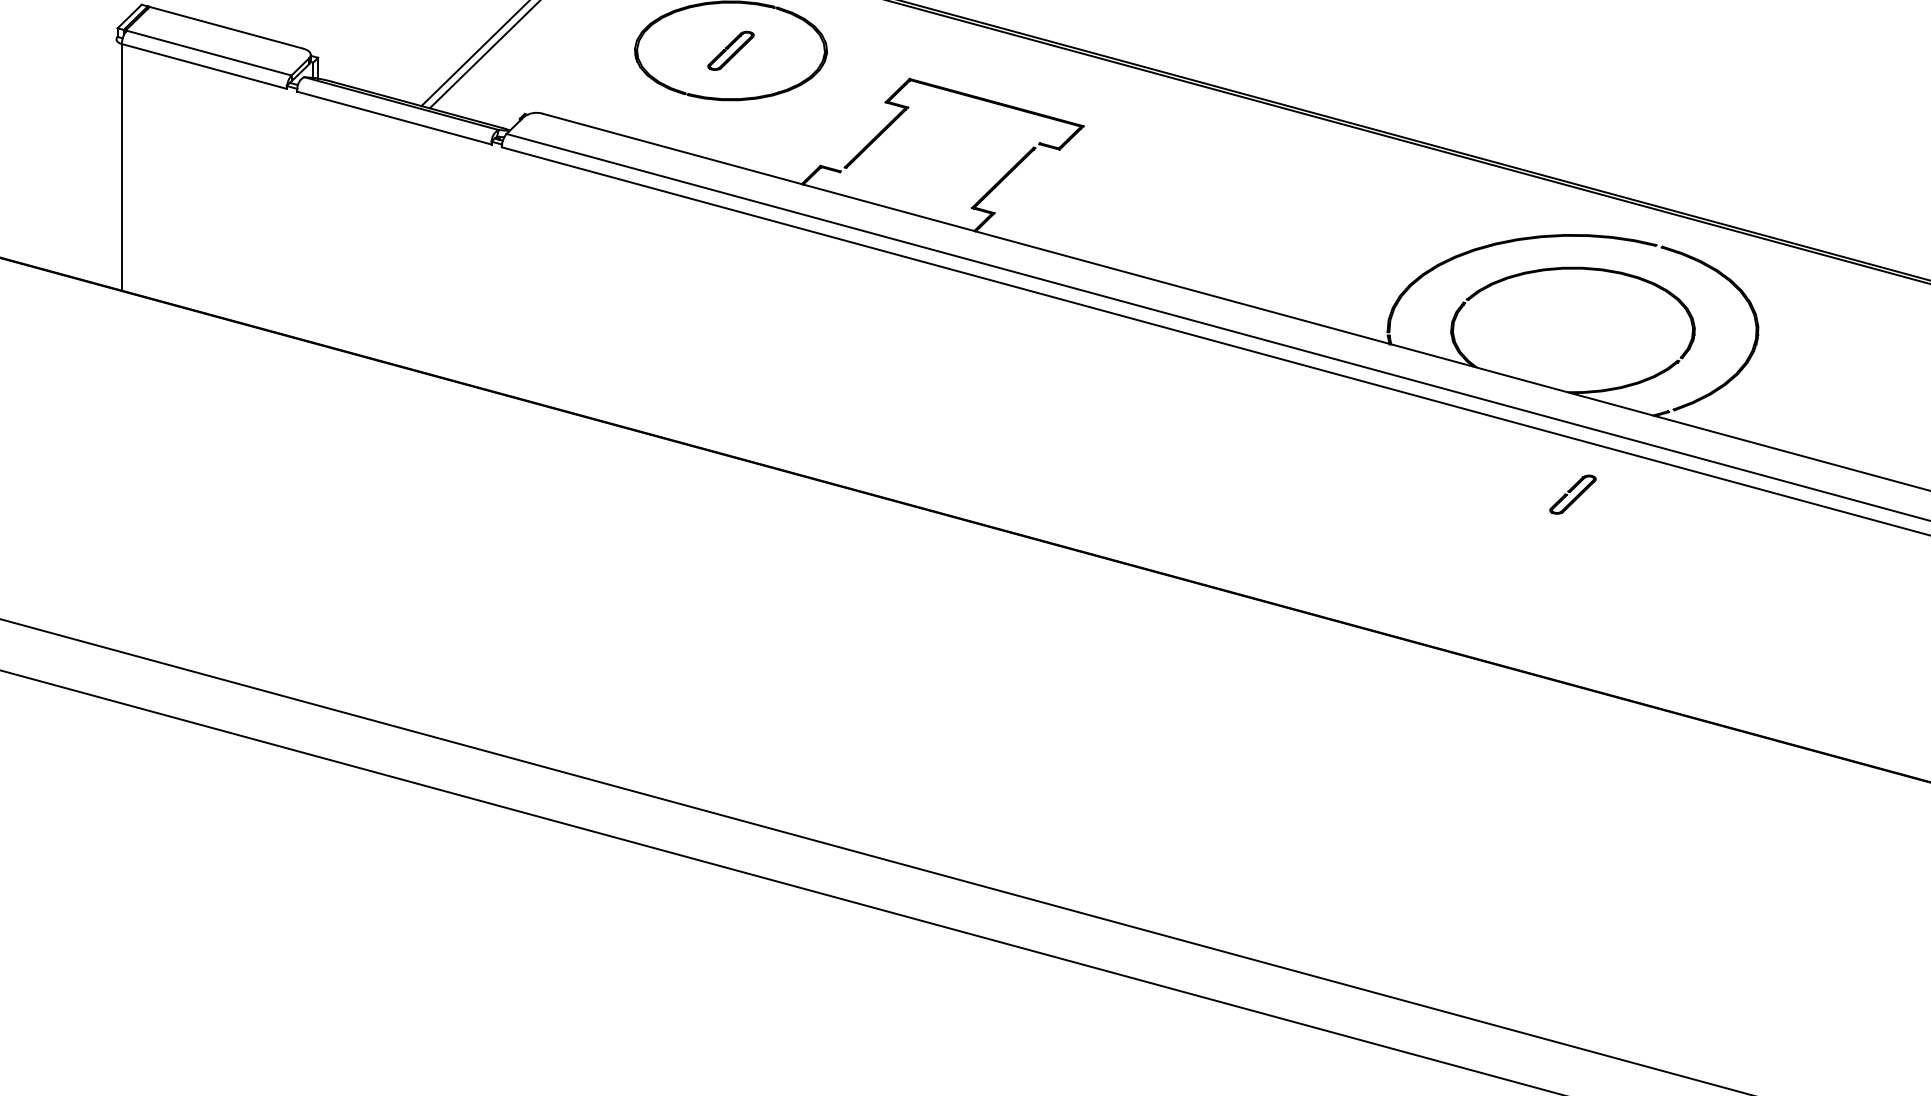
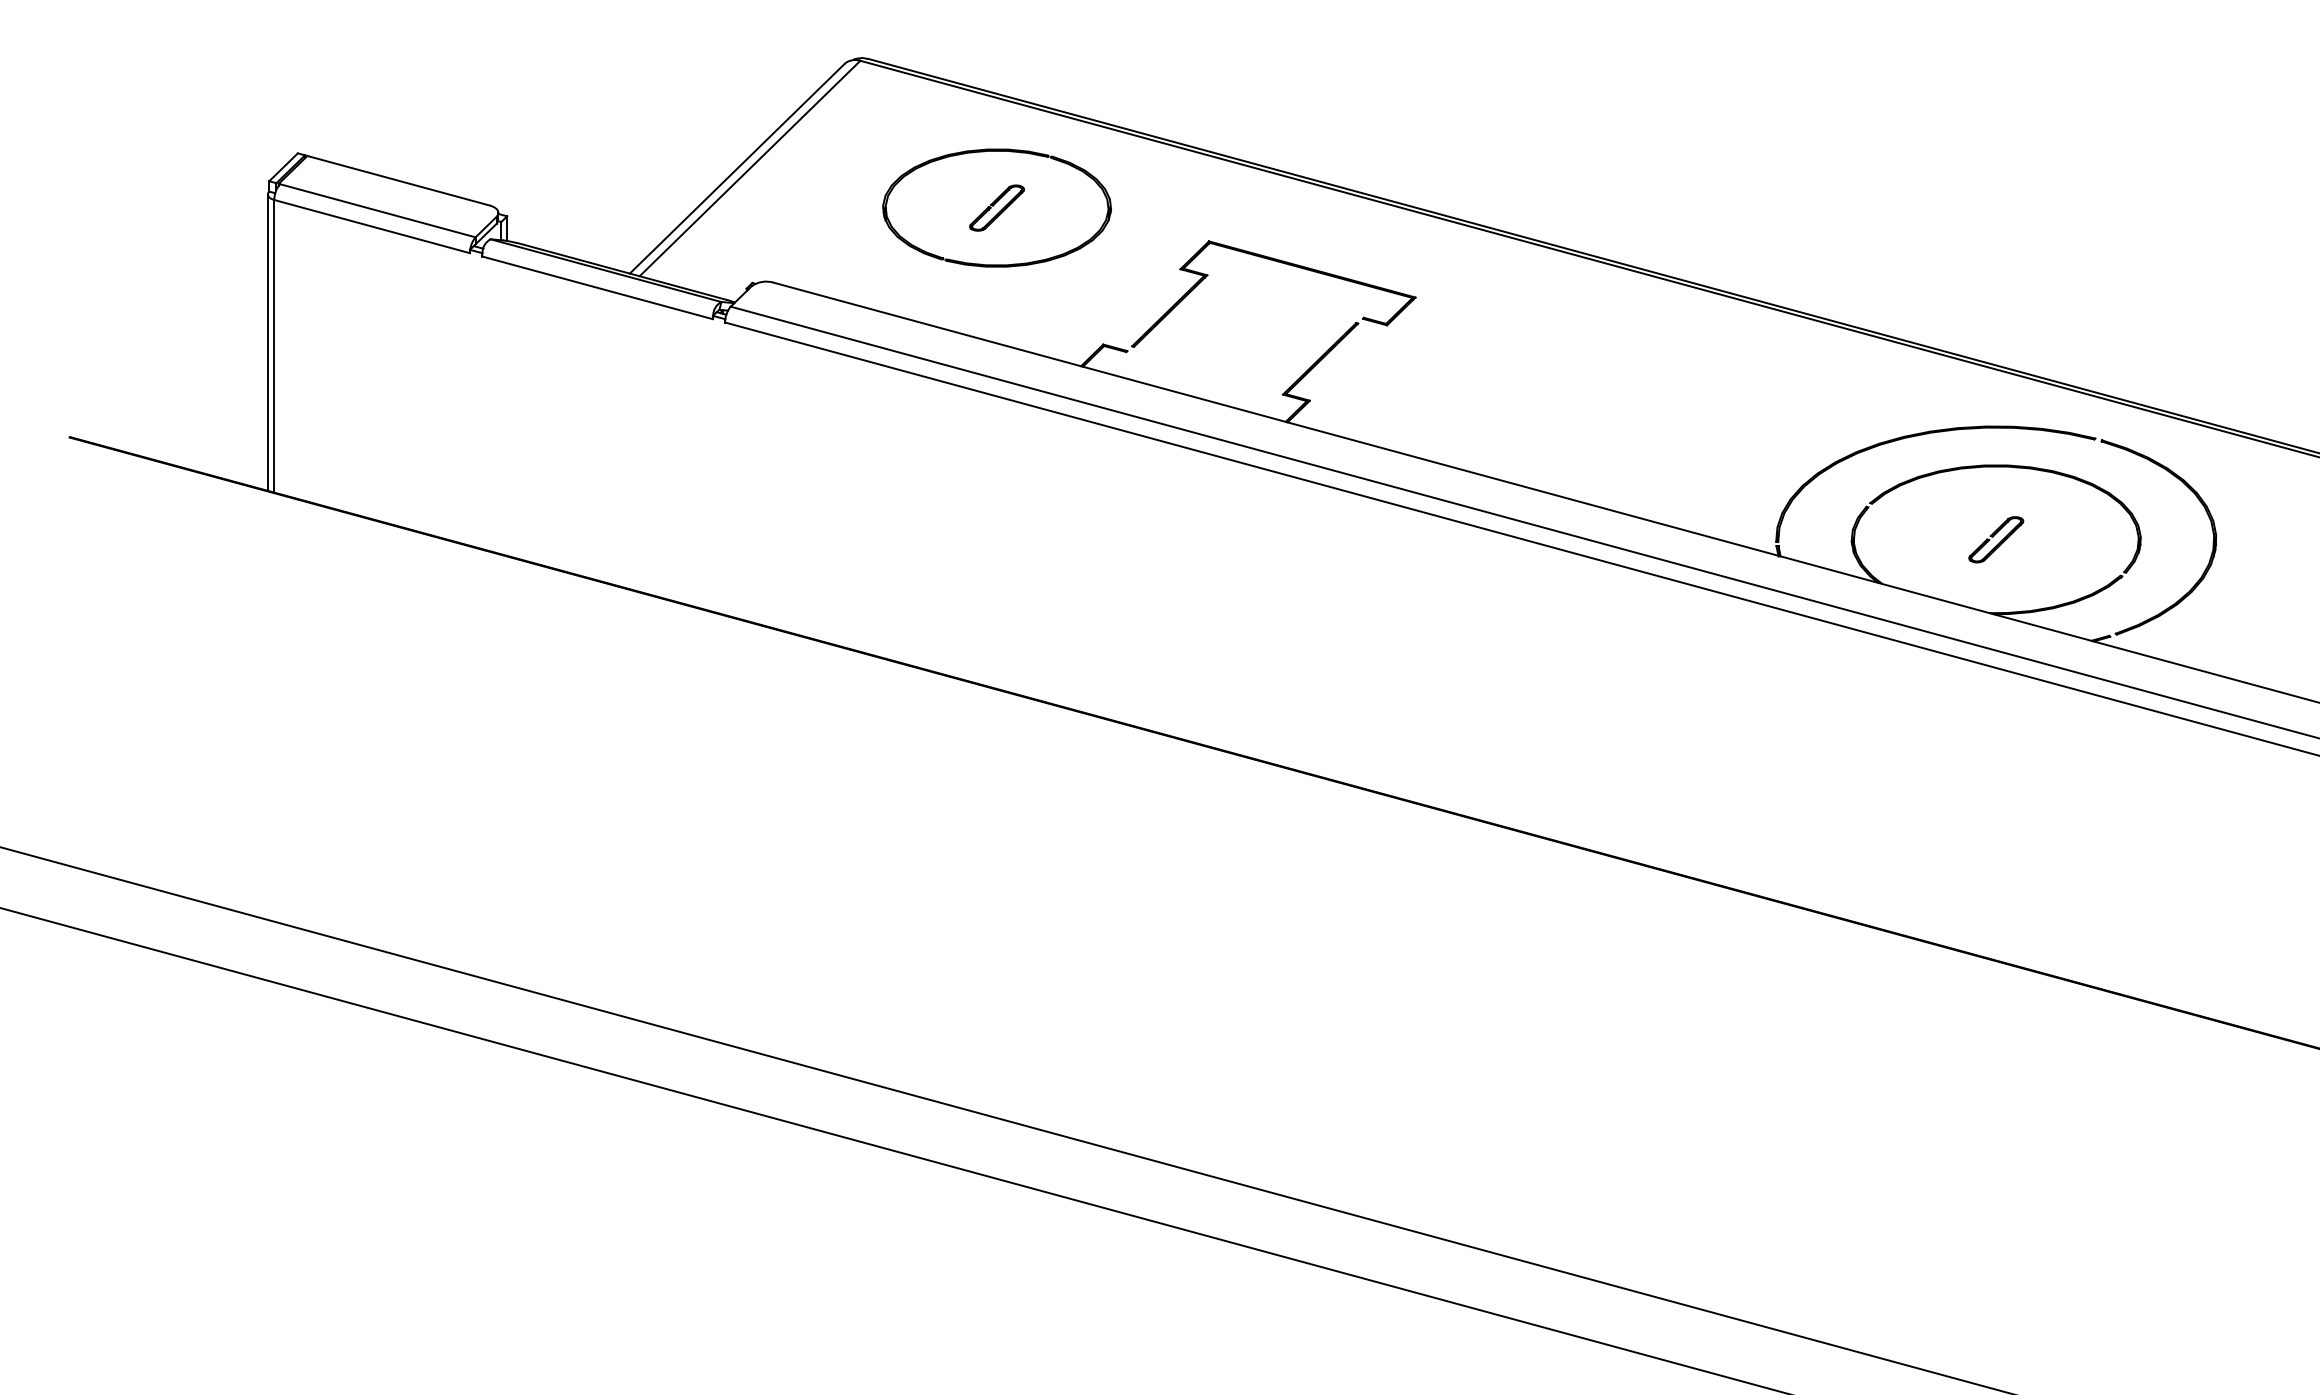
line: (116, 164) -> (267, 342), added
part: (1573, 494) -> (1996, 539), moved

